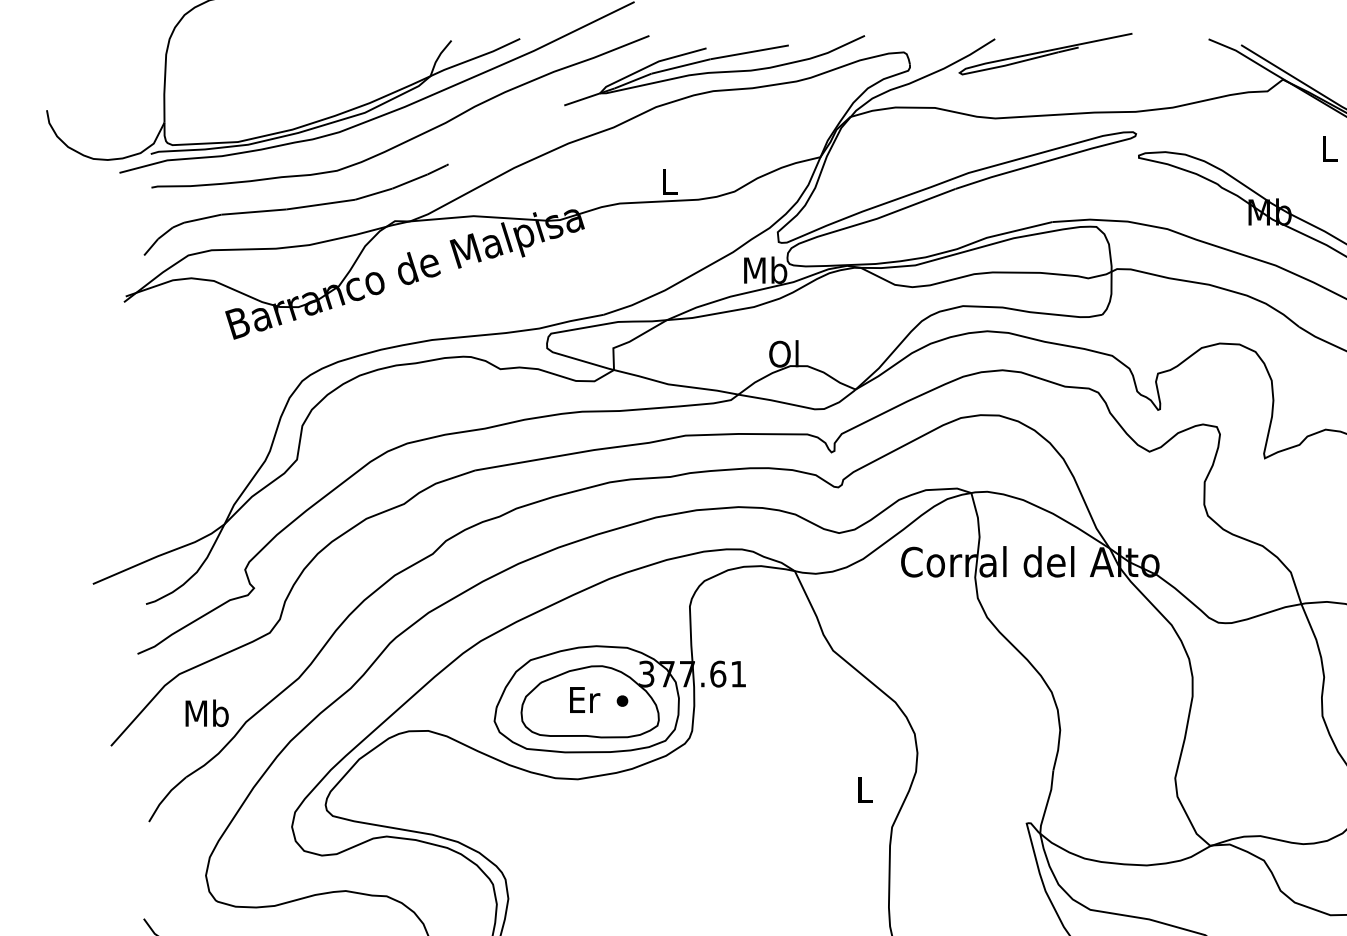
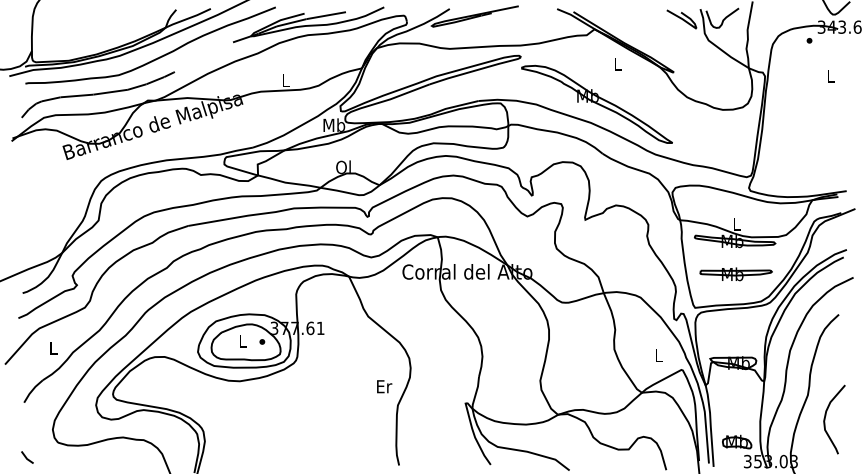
text: (585, 698) -> (243, 340), Er -> L
text: (207, 712) -> (53, 347), Mb -> L
text: (865, 789) -> (384, 386), L -> Er

